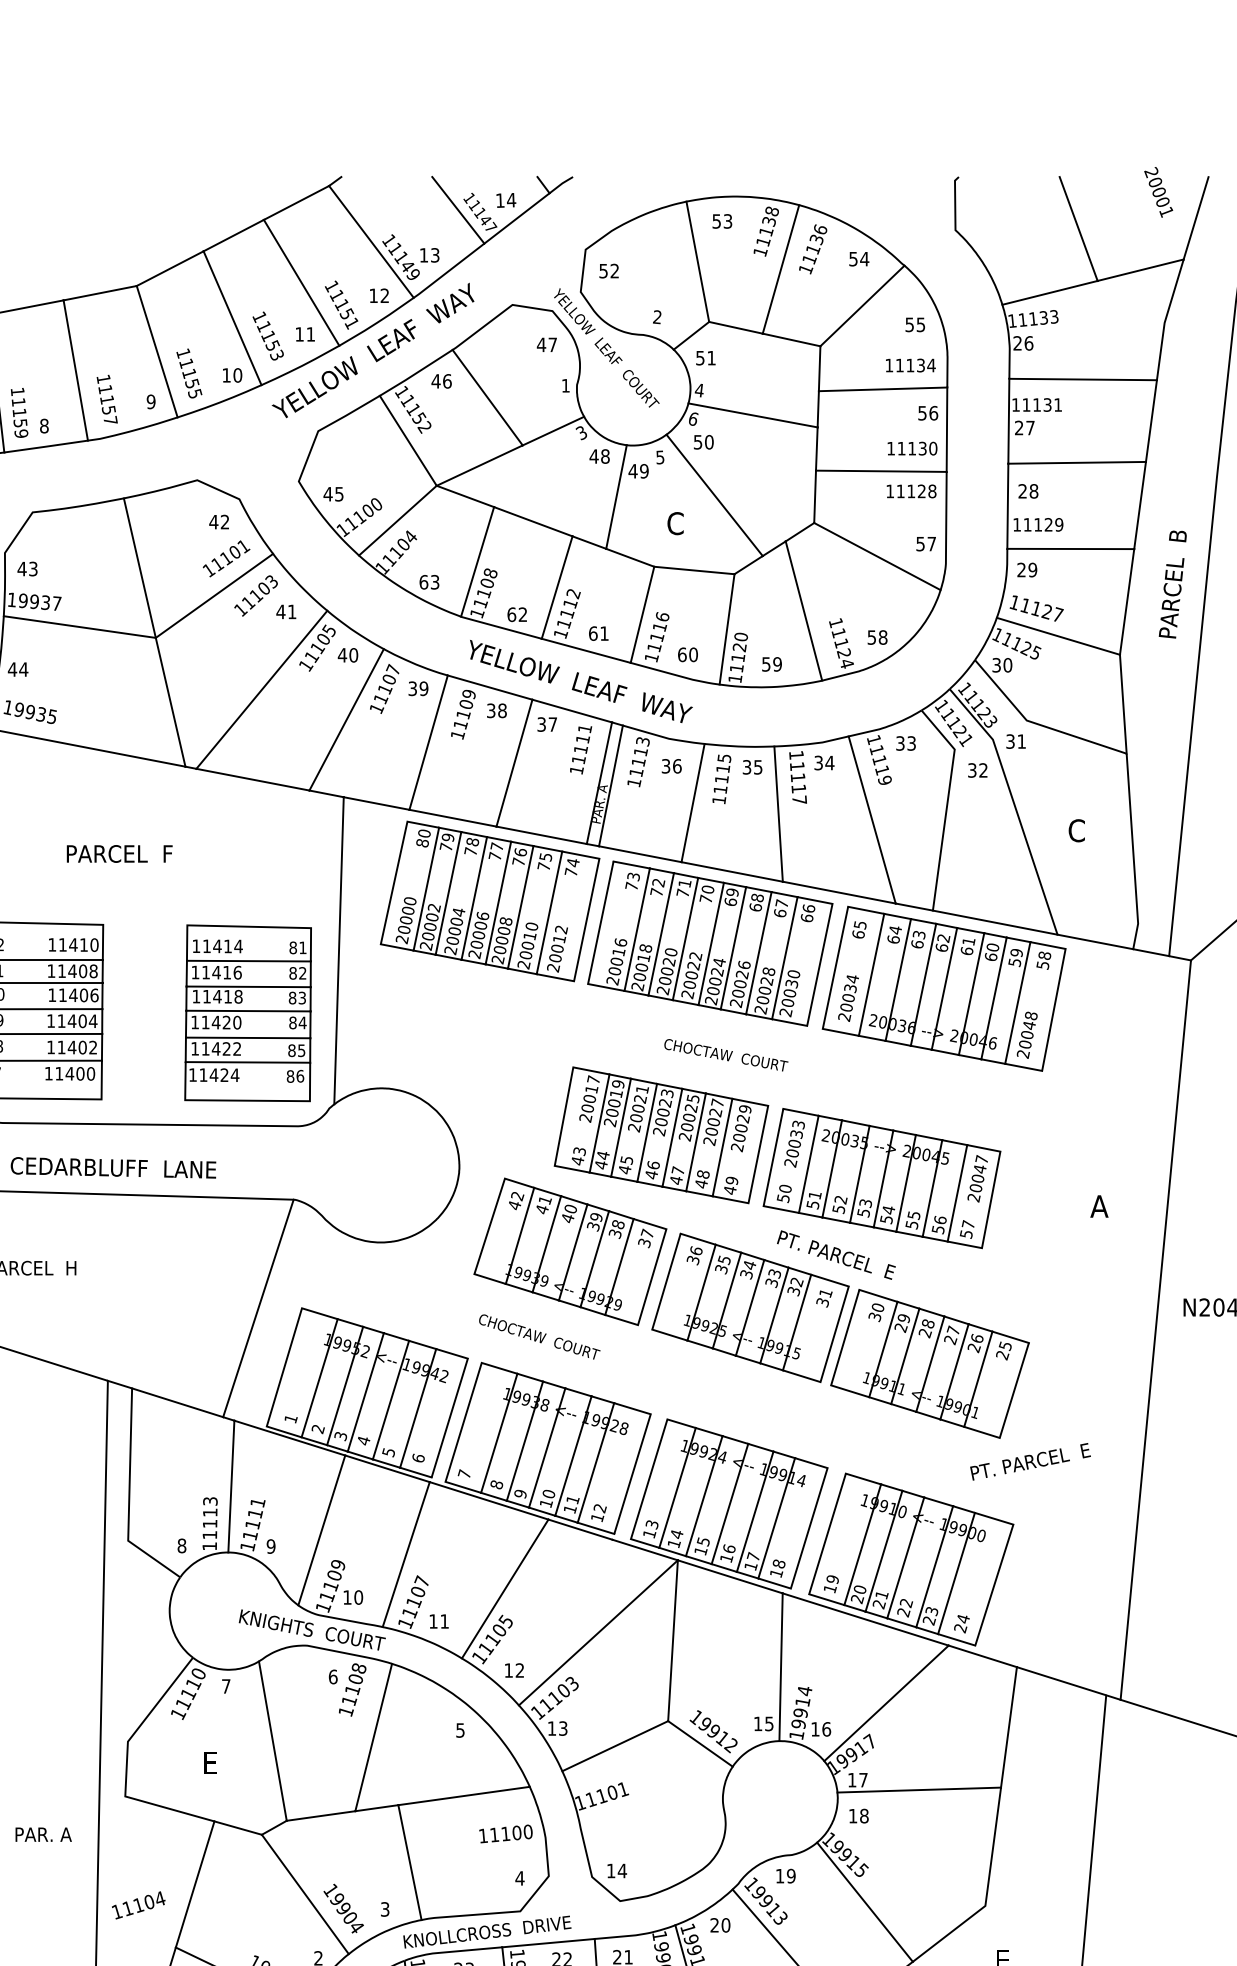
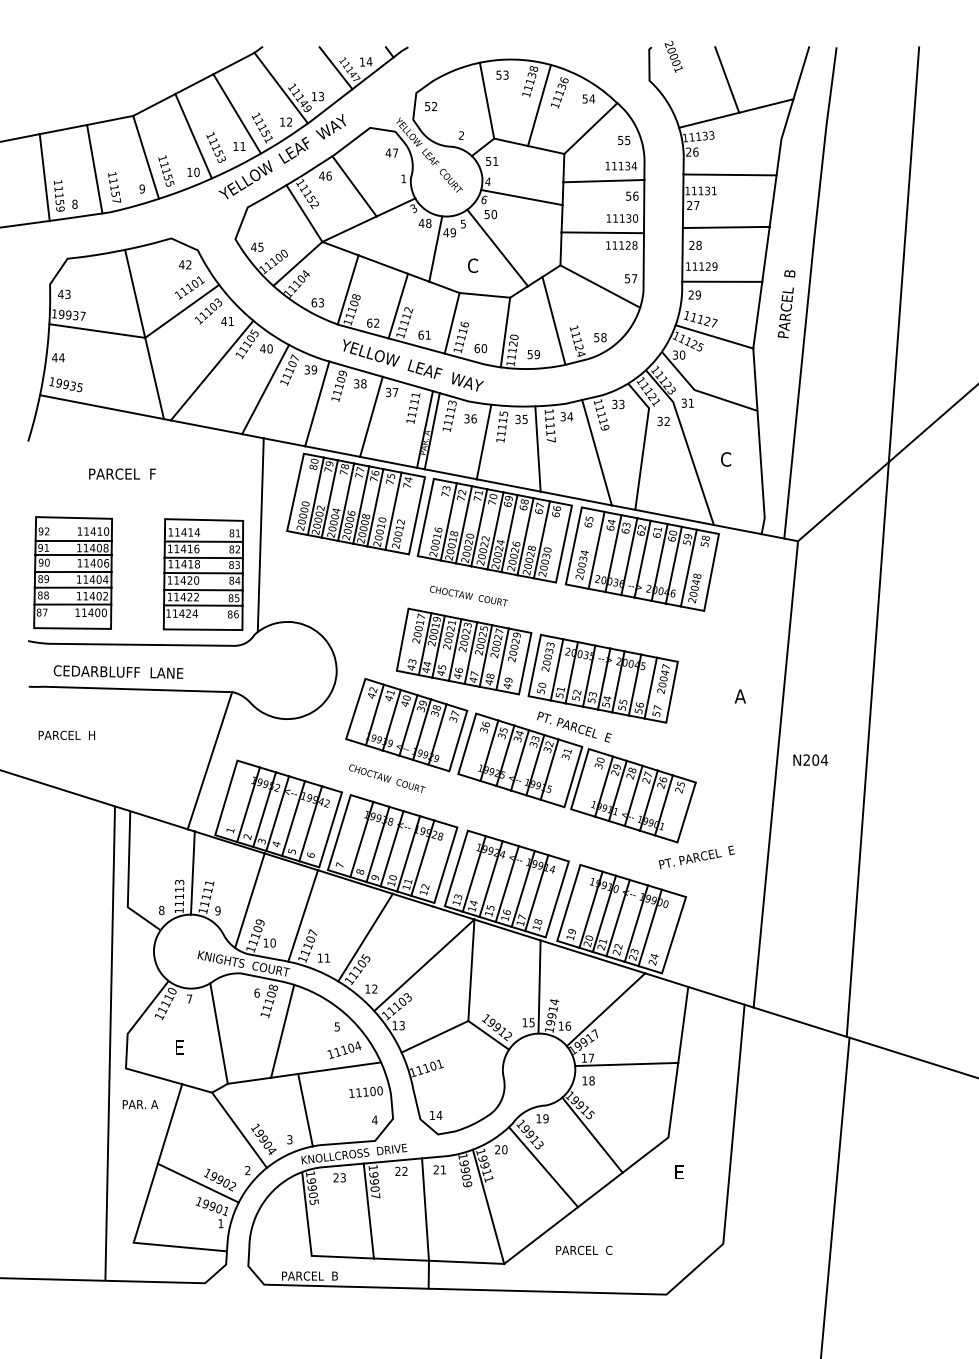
text: (1158, 191) -> (673, 56), moved
text: (727, 1054) -> (469, 595), moved
text: (43, 1834) -> (140, 1104), moved
text: (138, 1904) -> (344, 1049), moved

